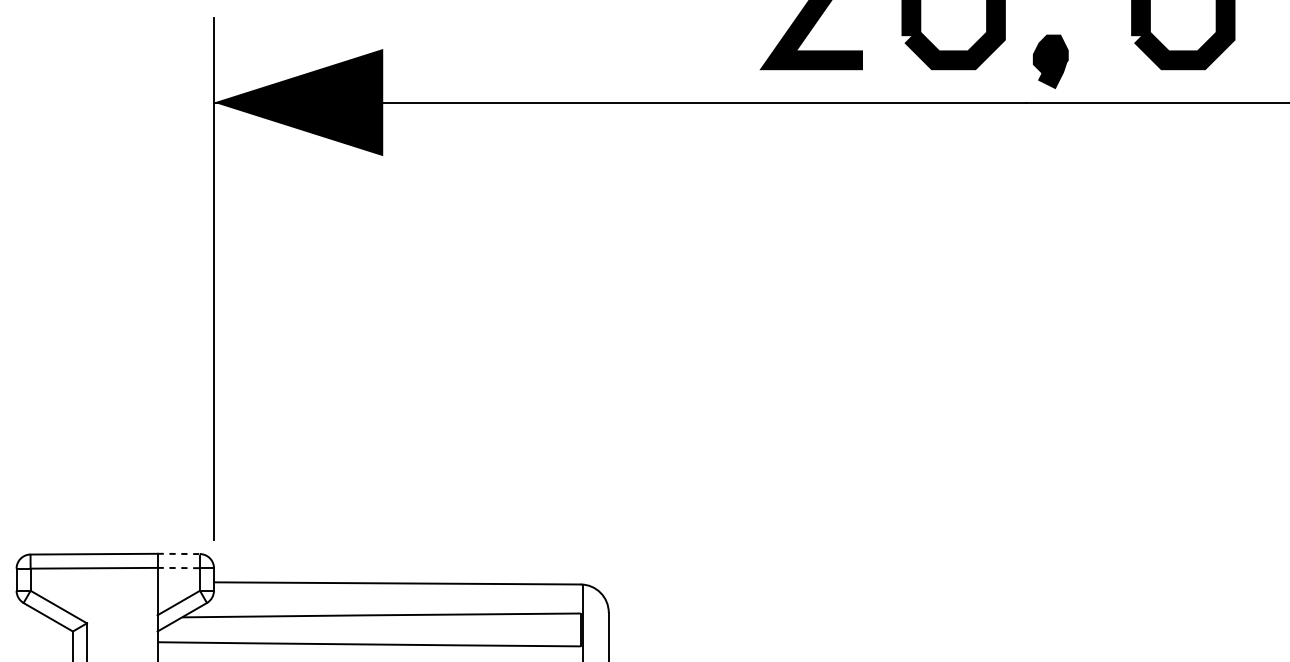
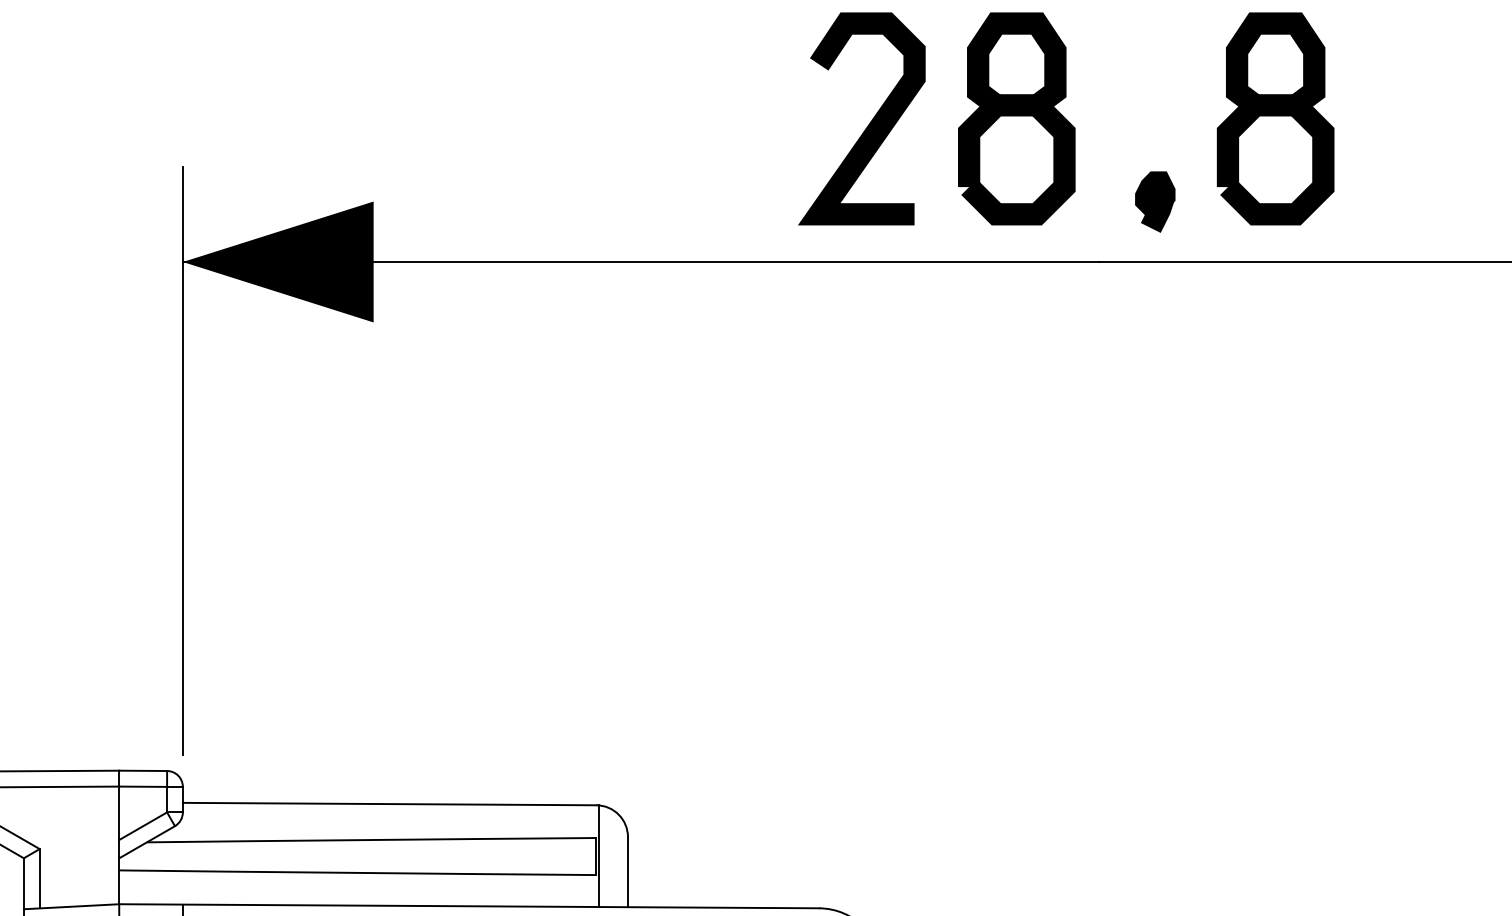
part: (1050, 61) -> (1155, 201), moved
line: (179, 553) -> (143, 770), dashed -> solid
line: (179, 567) -> (143, 786), dashed -> solid

